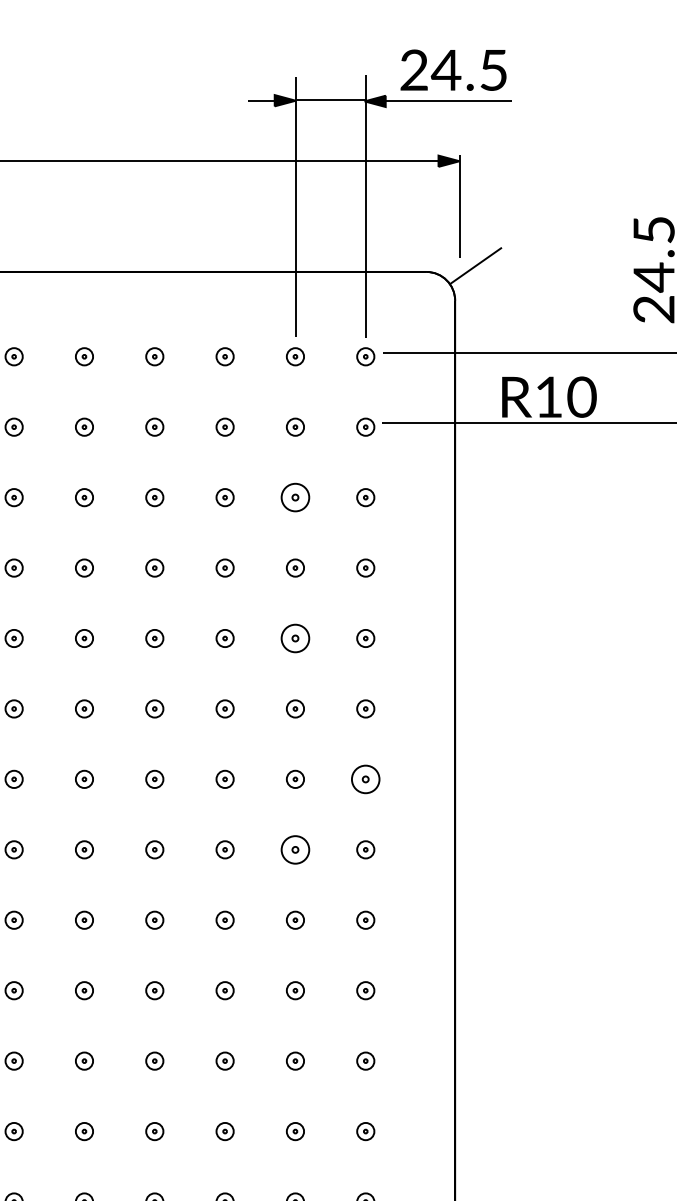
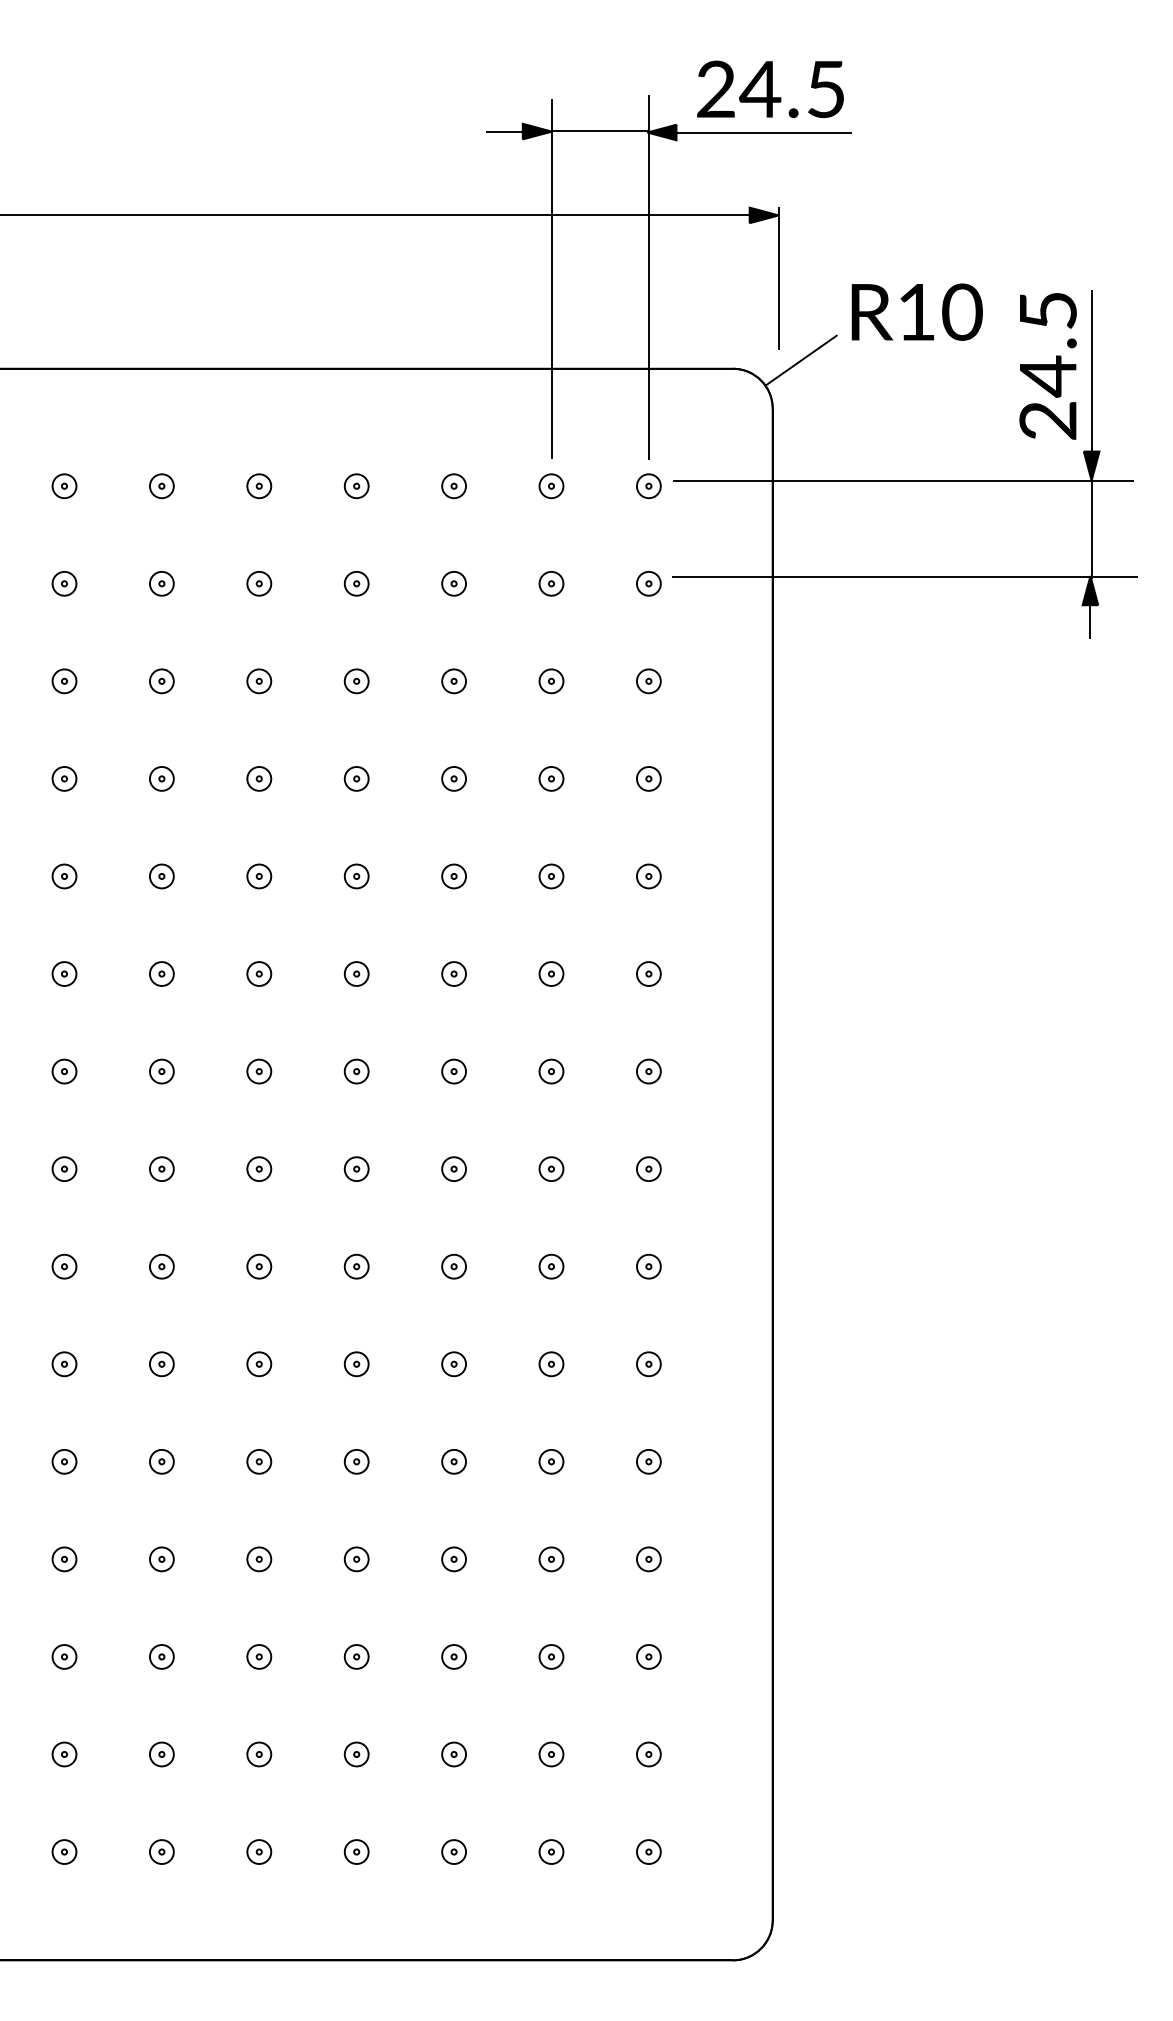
text: (548, 396) -> (916, 311), moved
part: (295, 497) -> (551, 681), size x0.62
part: (295, 638) -> (551, 876), size x0.62
part: (365, 779) -> (648, 1071), size x0.62
part: (295, 849) -> (551, 1168), size x0.62

